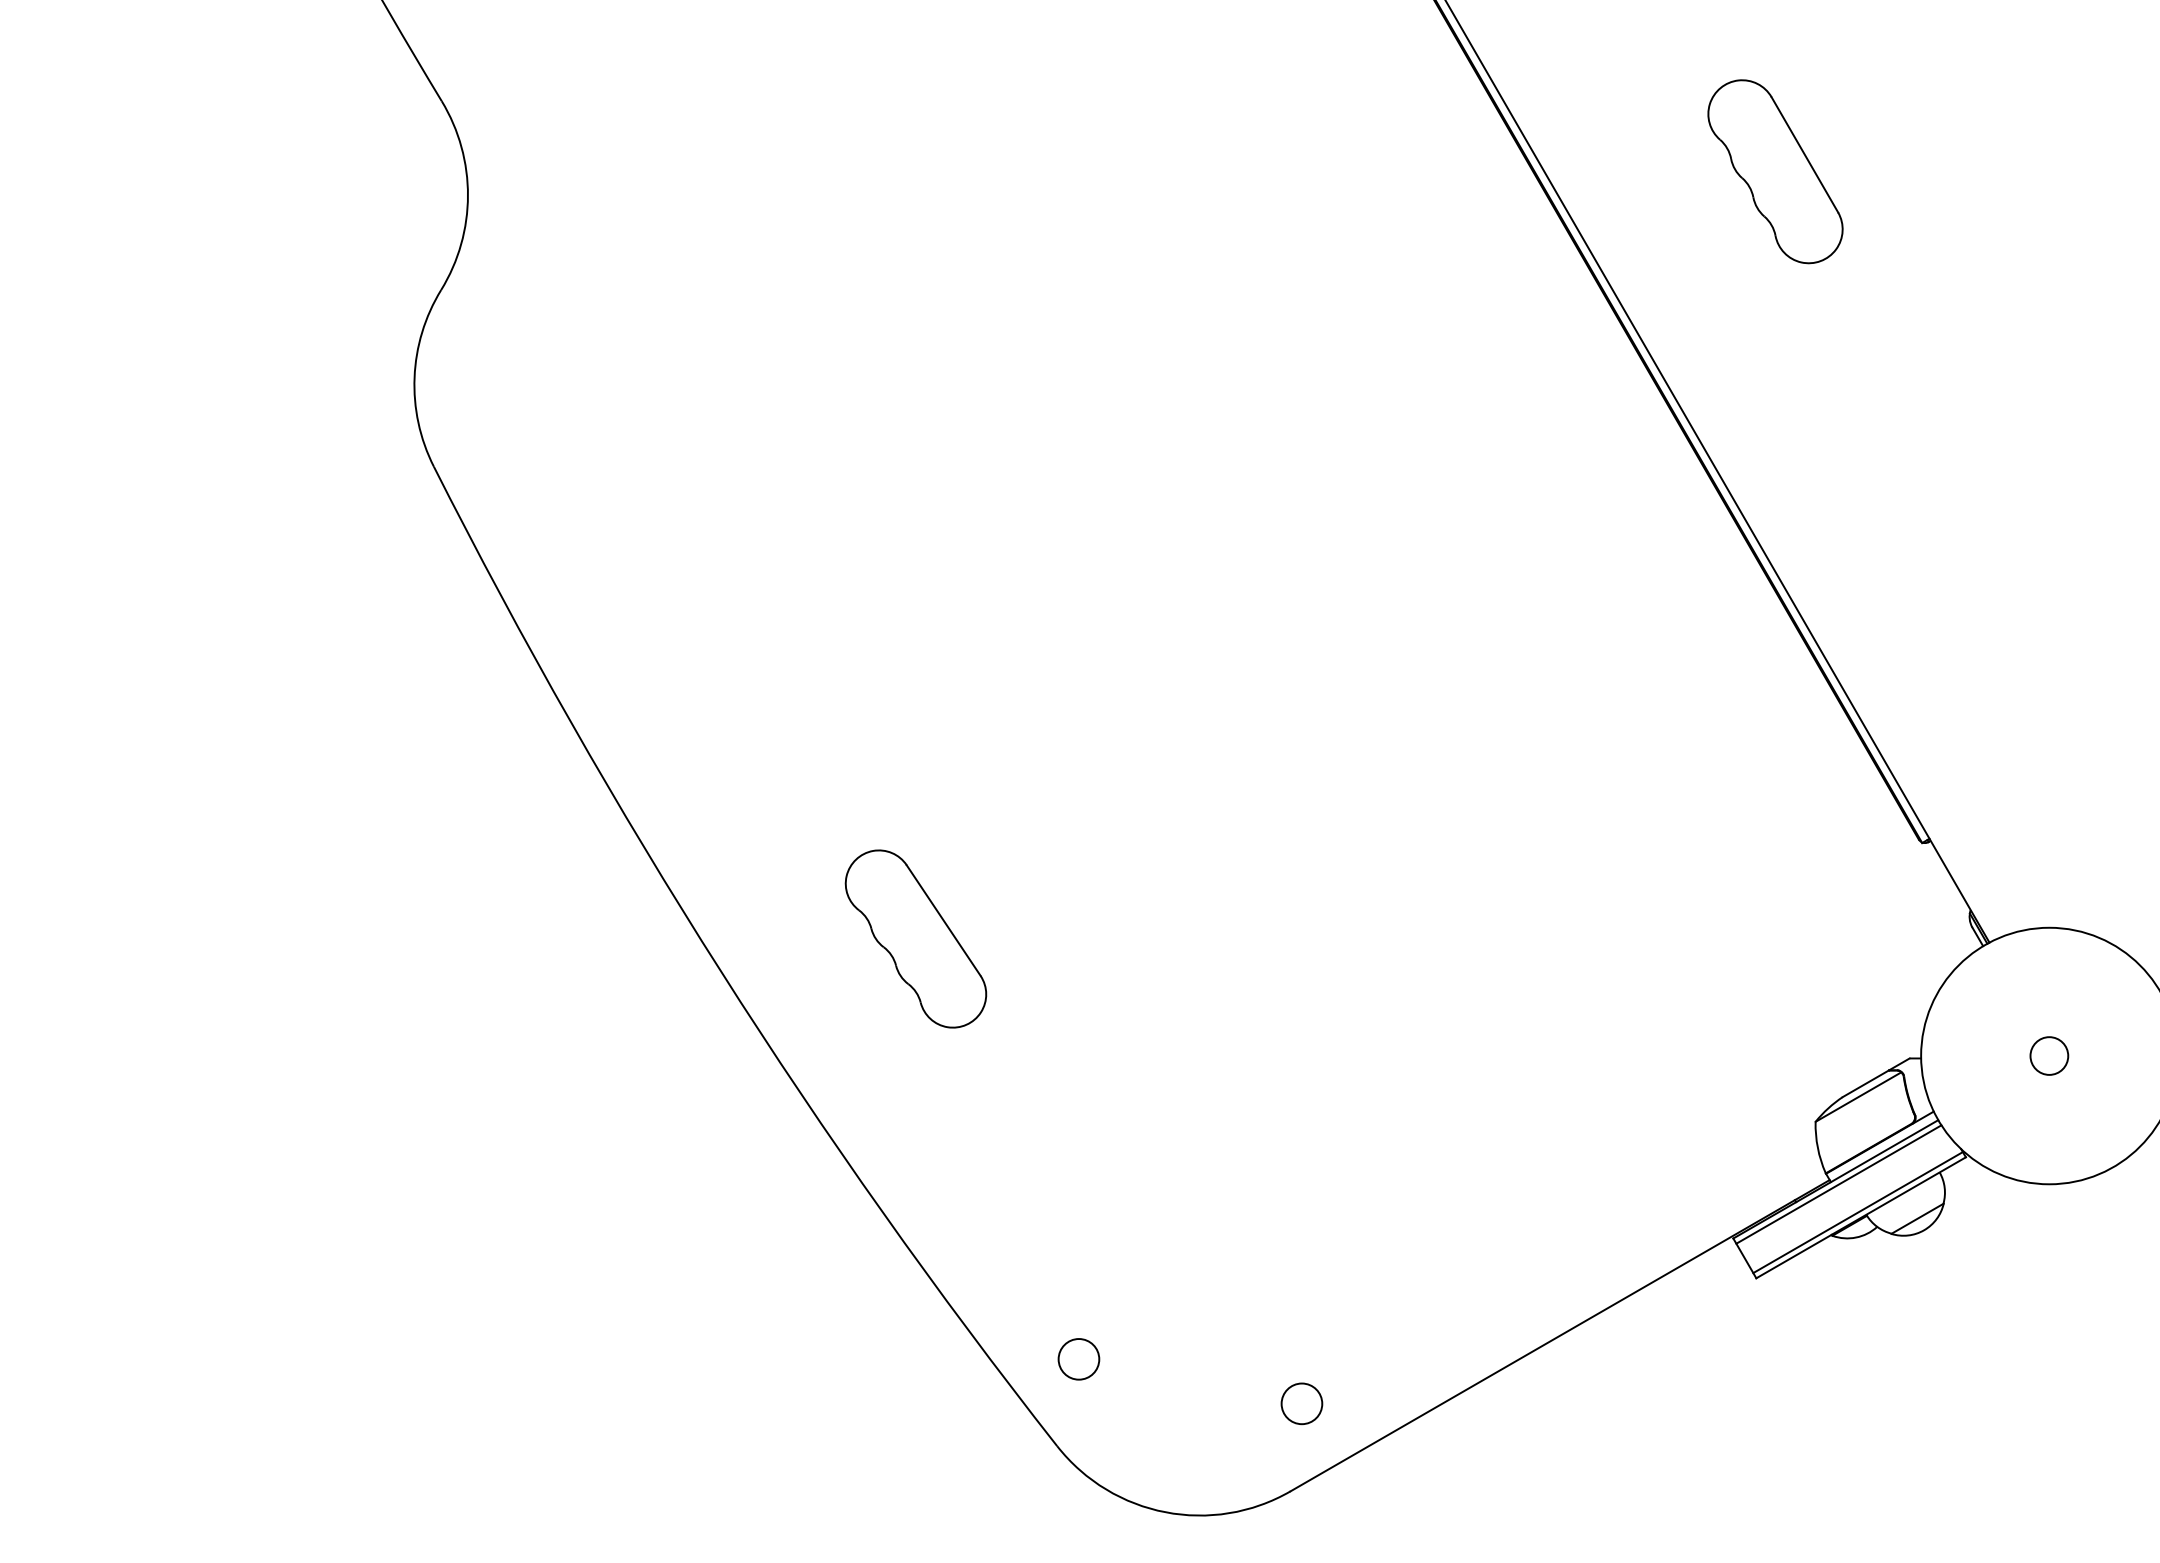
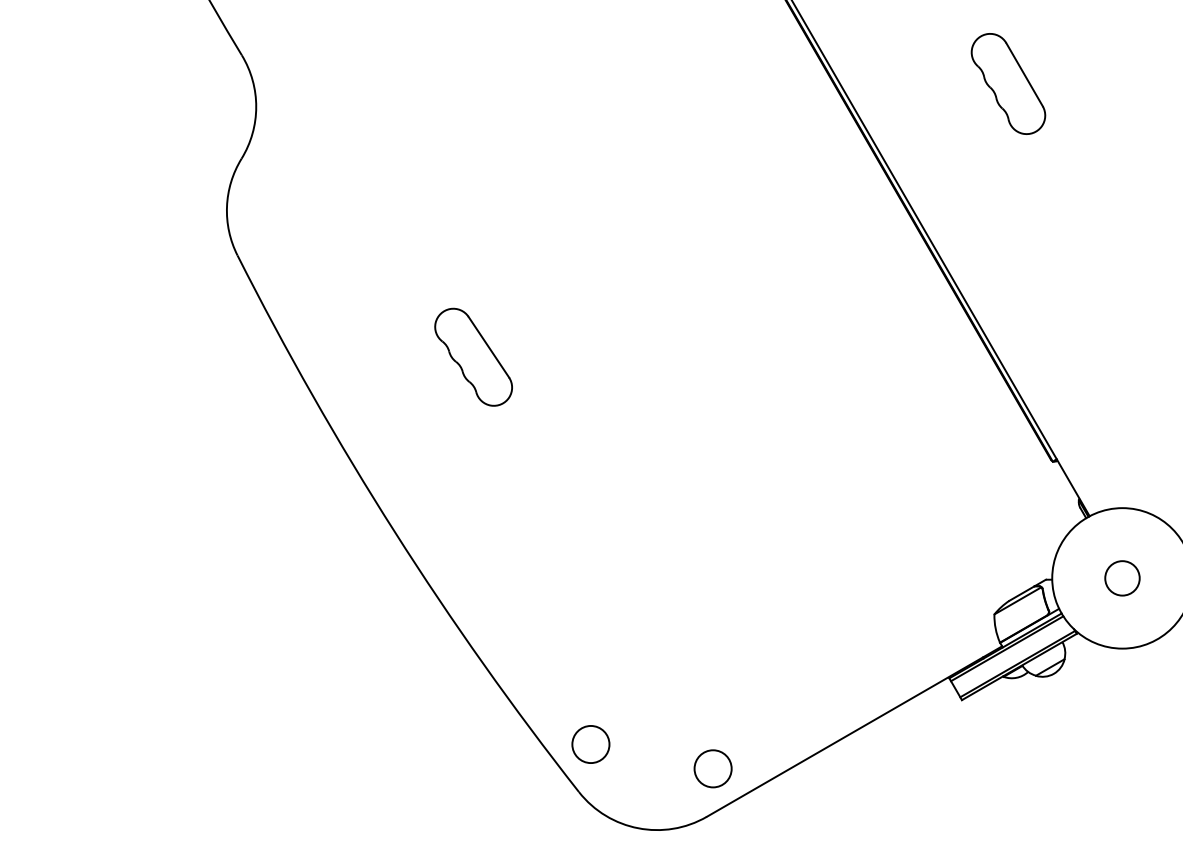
part: (1775, 170) -> (1008, 83), moved
part: (915, 937) -> (473, 356), moved
circle: (2049, 1056) -> (1122, 578), size x1.67
circle: (1078, 1359) -> (590, 744), size x1.67
circle: (1300, 1403) -> (712, 768), size x1.67

